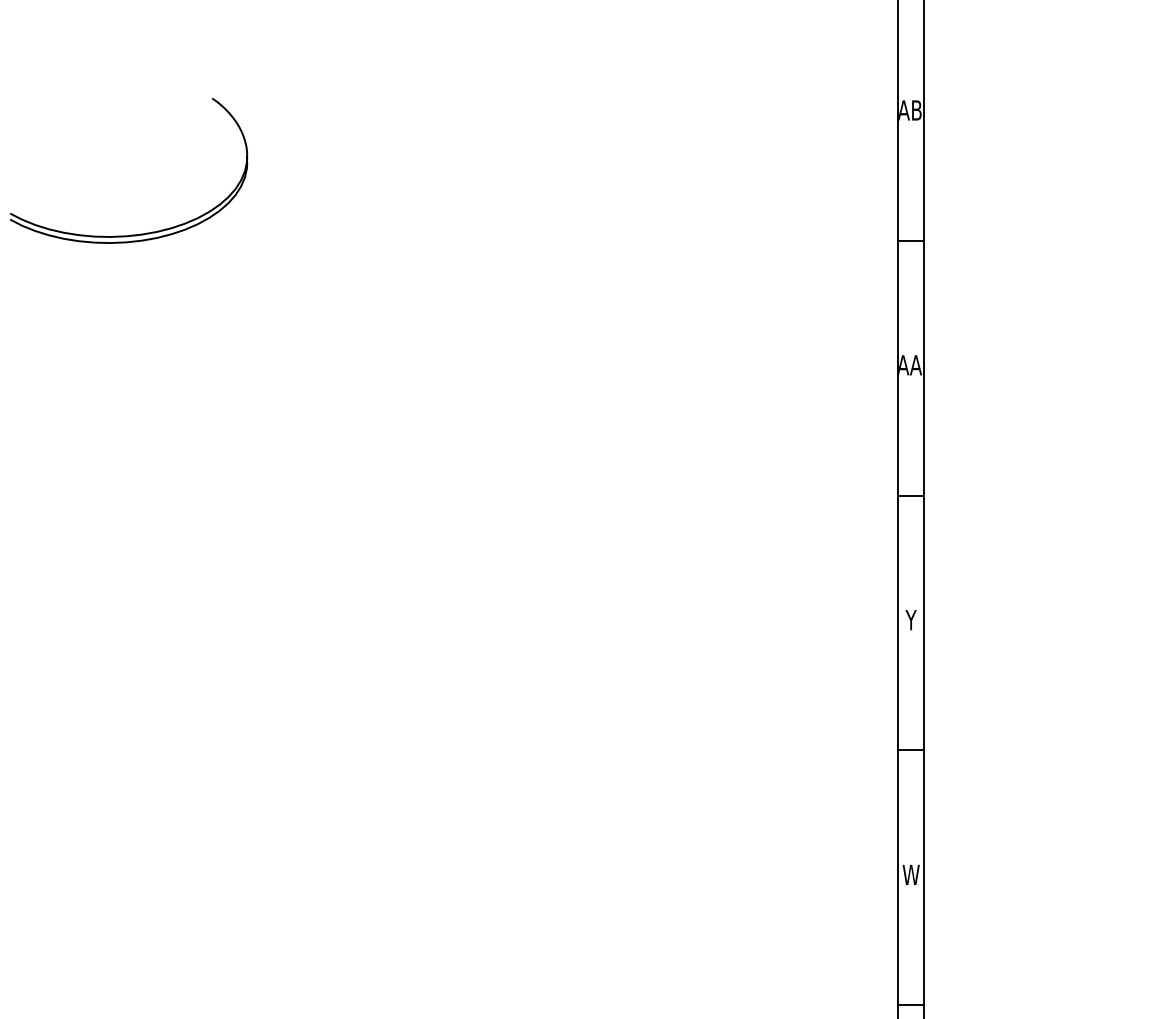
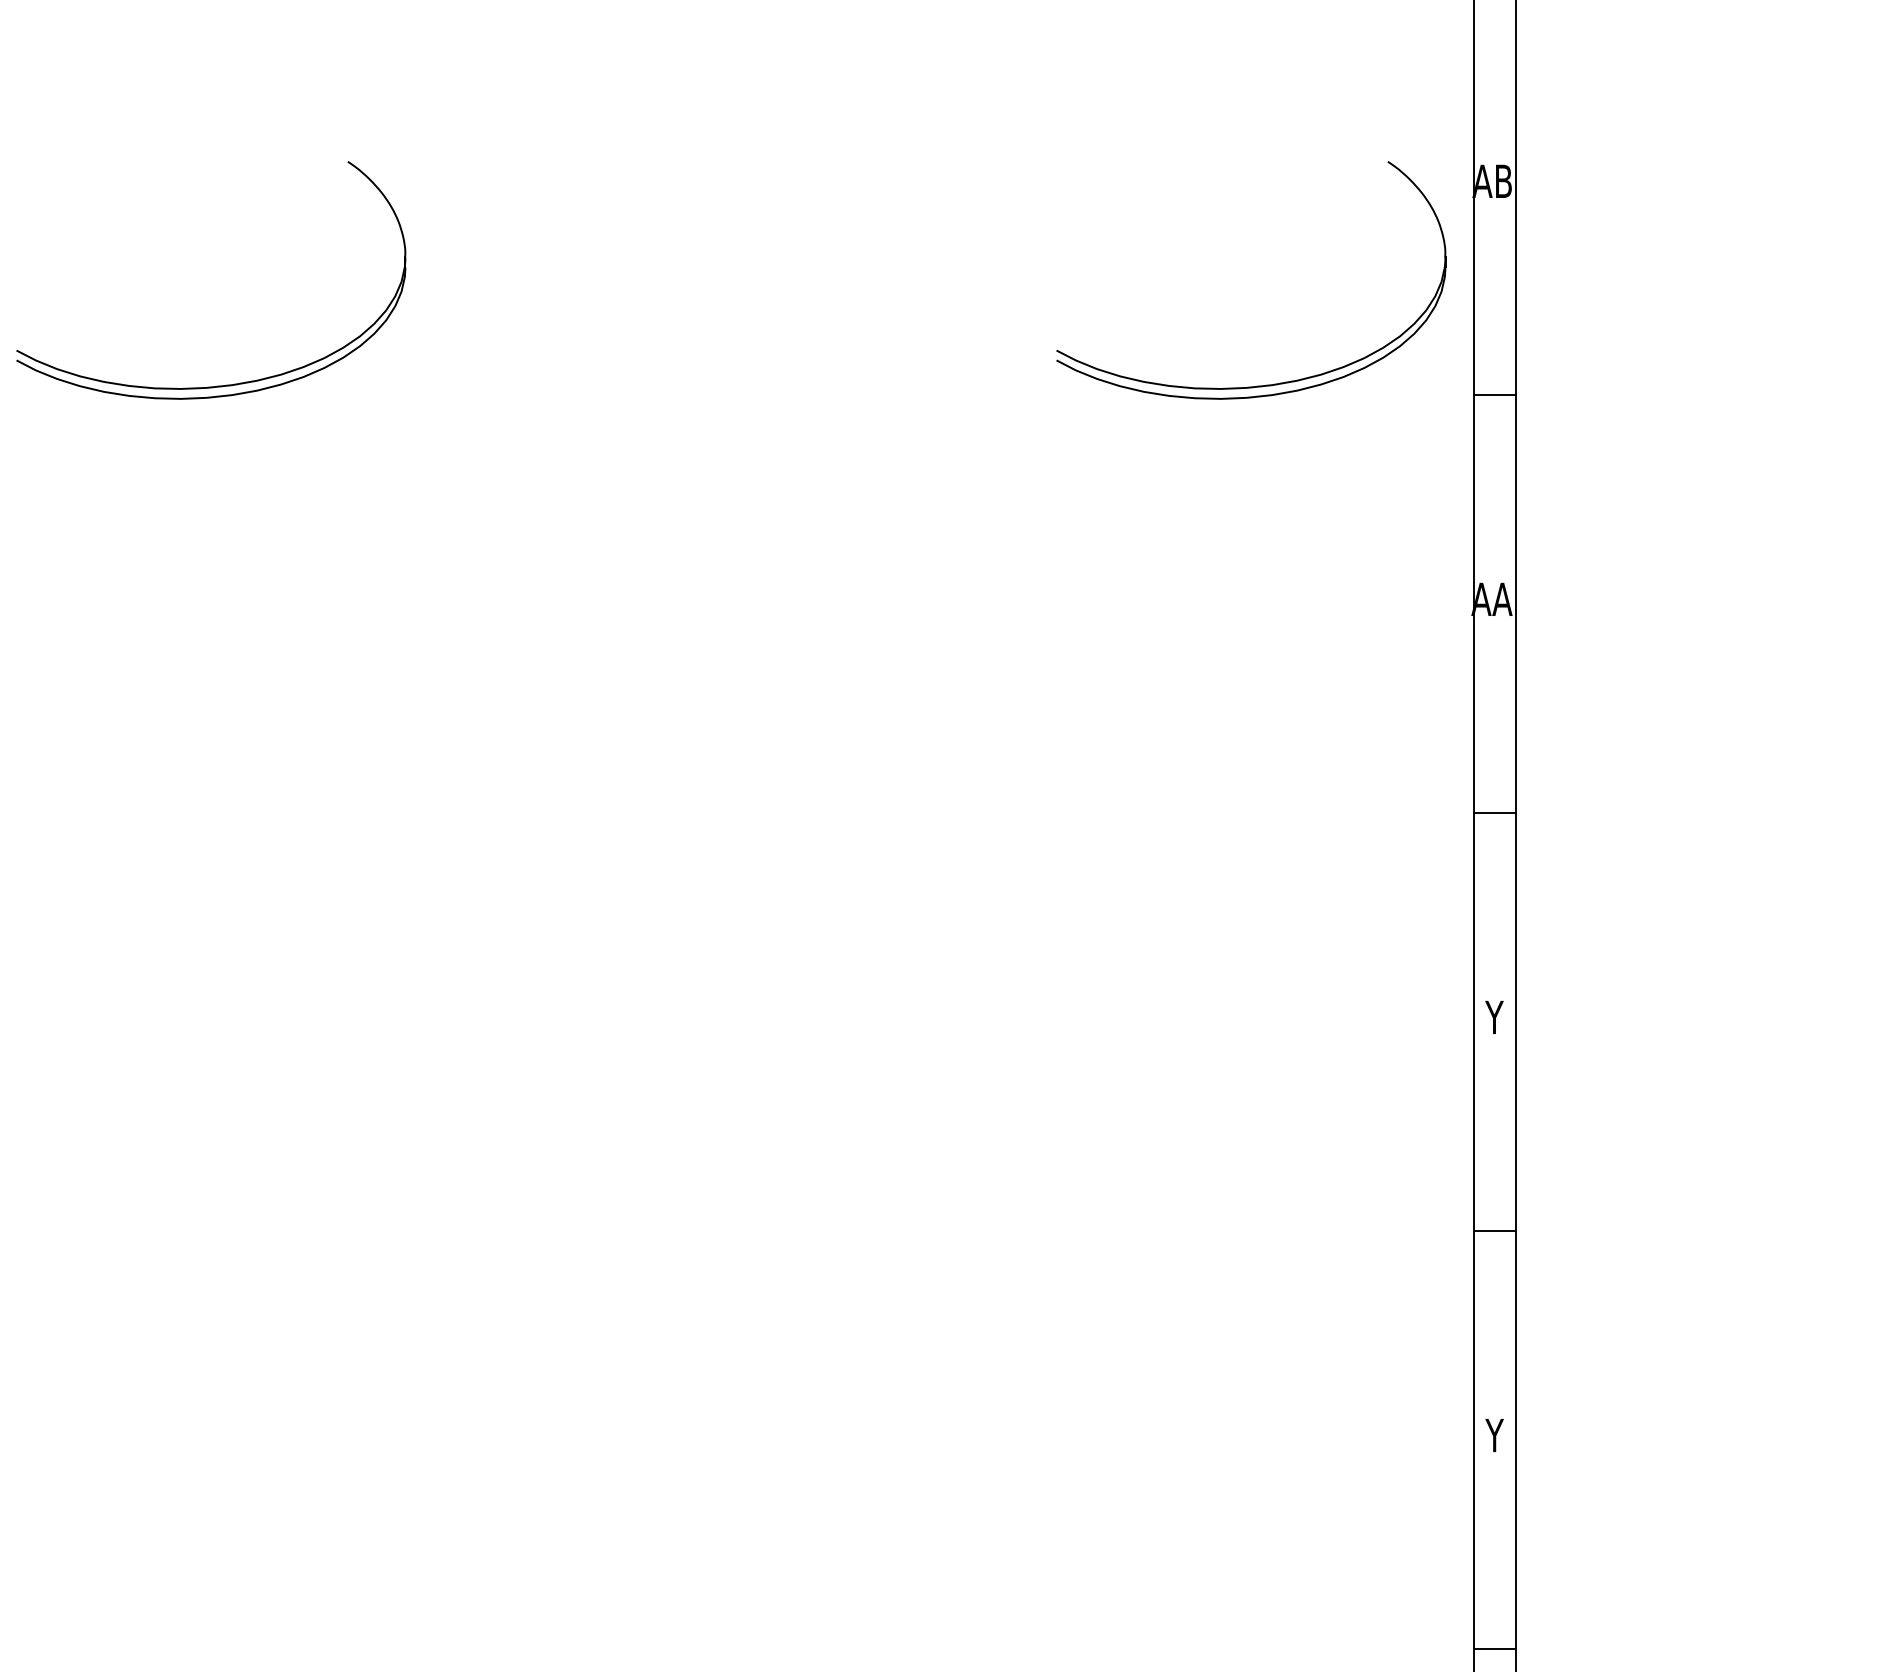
part: (774, 233) -> (1270, 383), added
text: (910, 874) -> (1493, 1434), W -> Y

